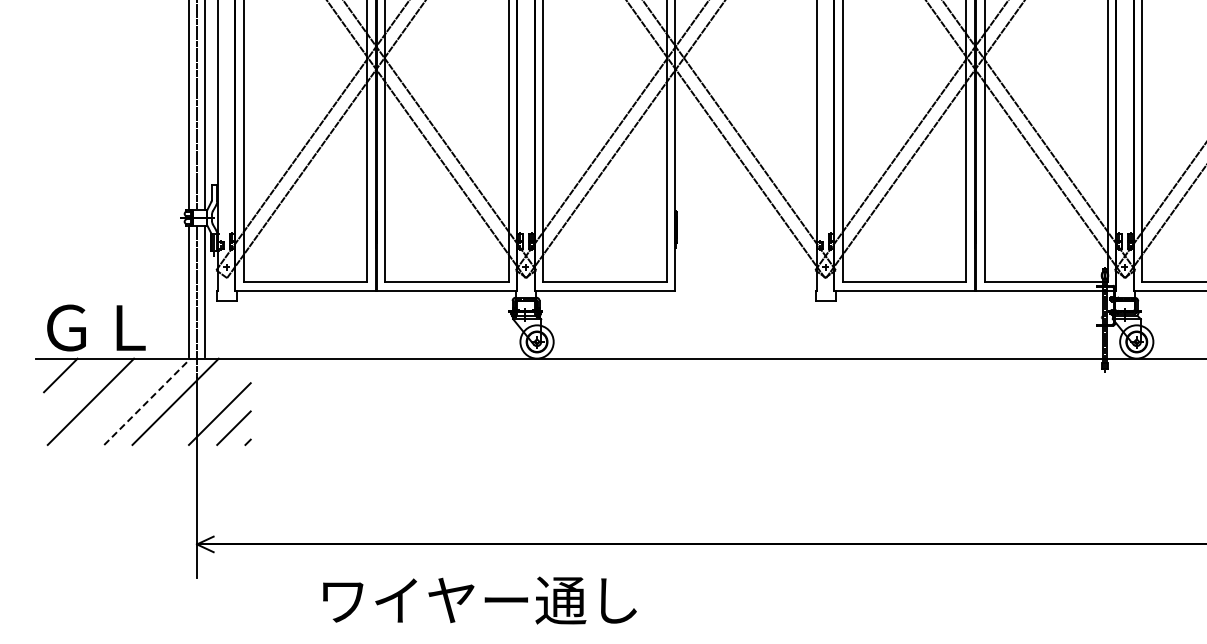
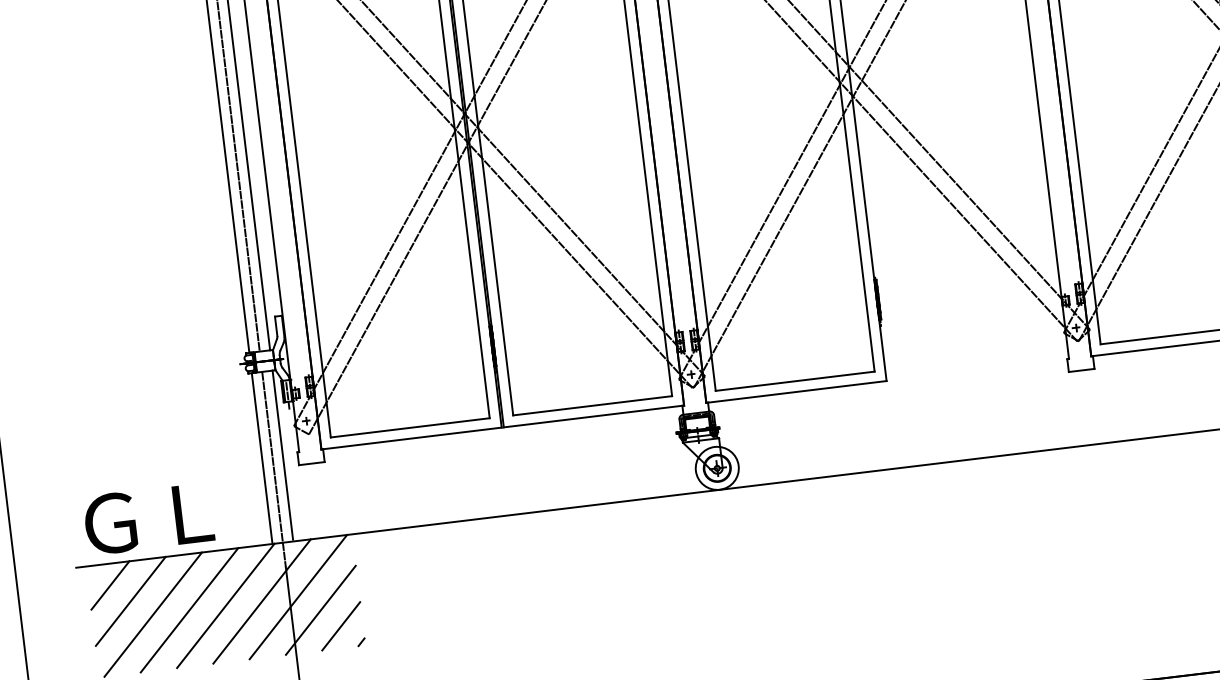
line: (74, 389) -> (130, 601), added
line: (119, 401) -> (189, 609), added
line: (147, 401) -> (225, 605), dashed -> solid
line: (203, 401) -> (297, 596), added

